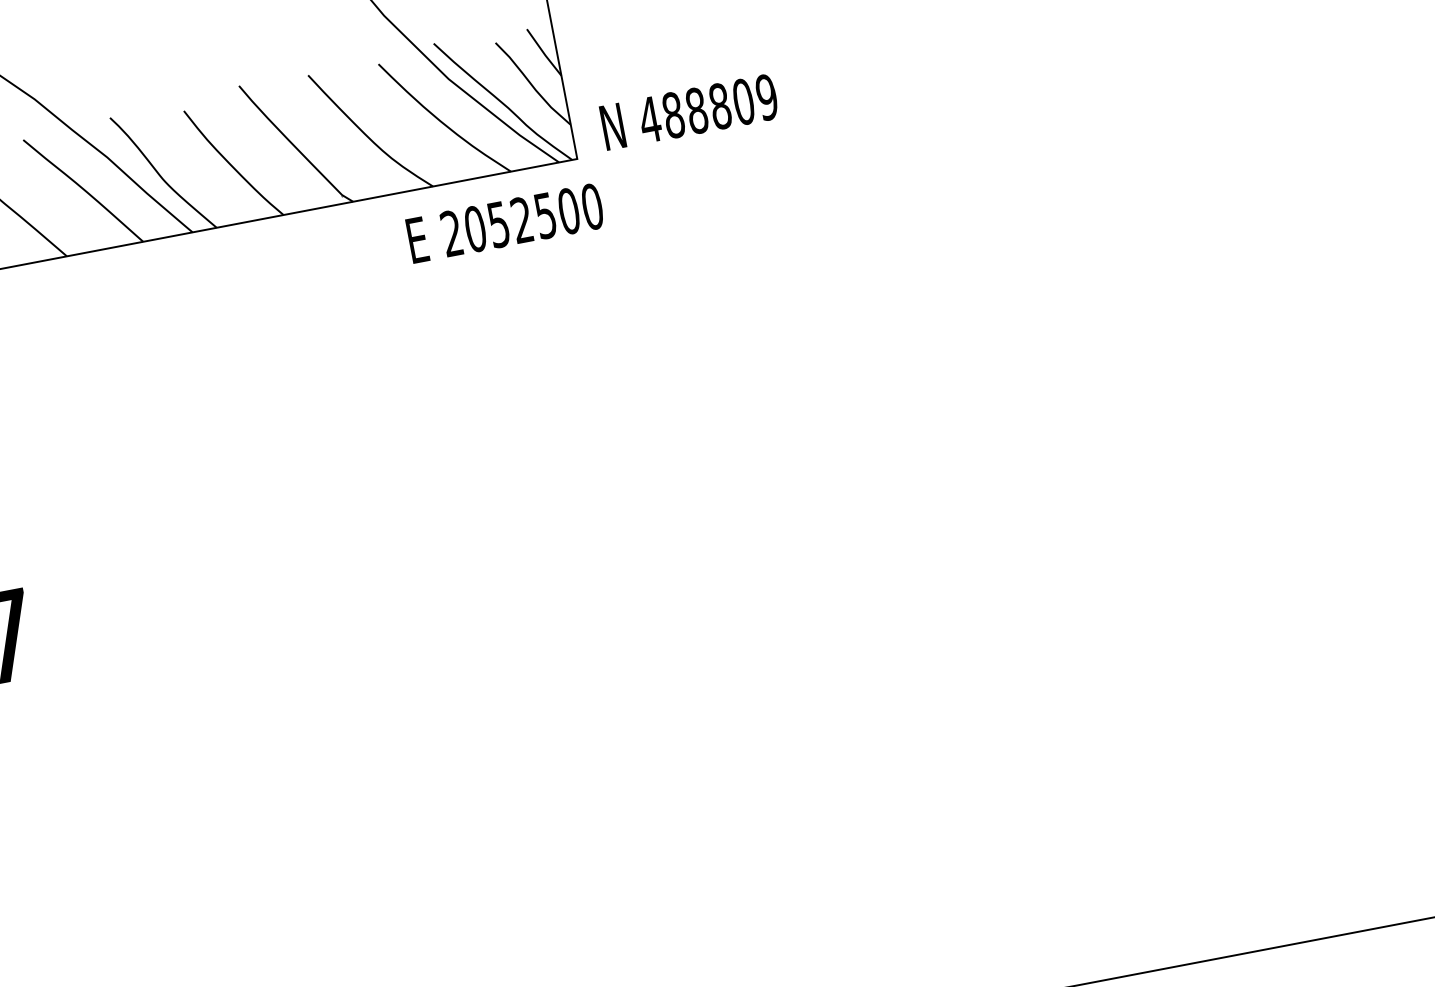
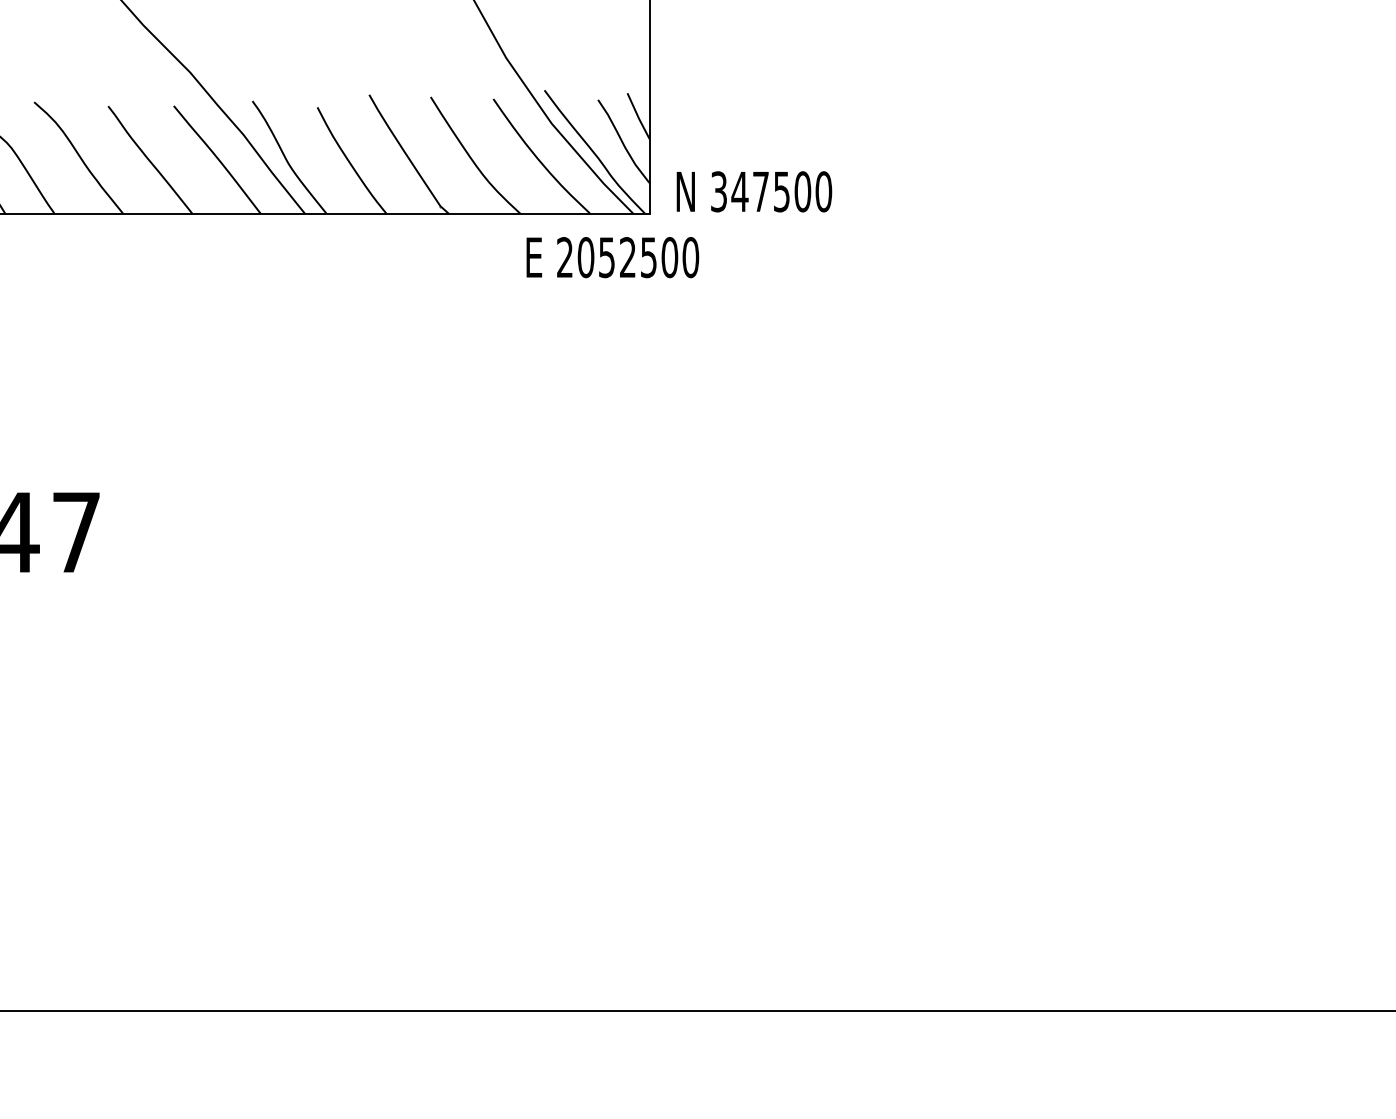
text: (708, 108) -> (771, 191), 488809 -> 347500
text: (504, 223) -> (612, 257), moved

